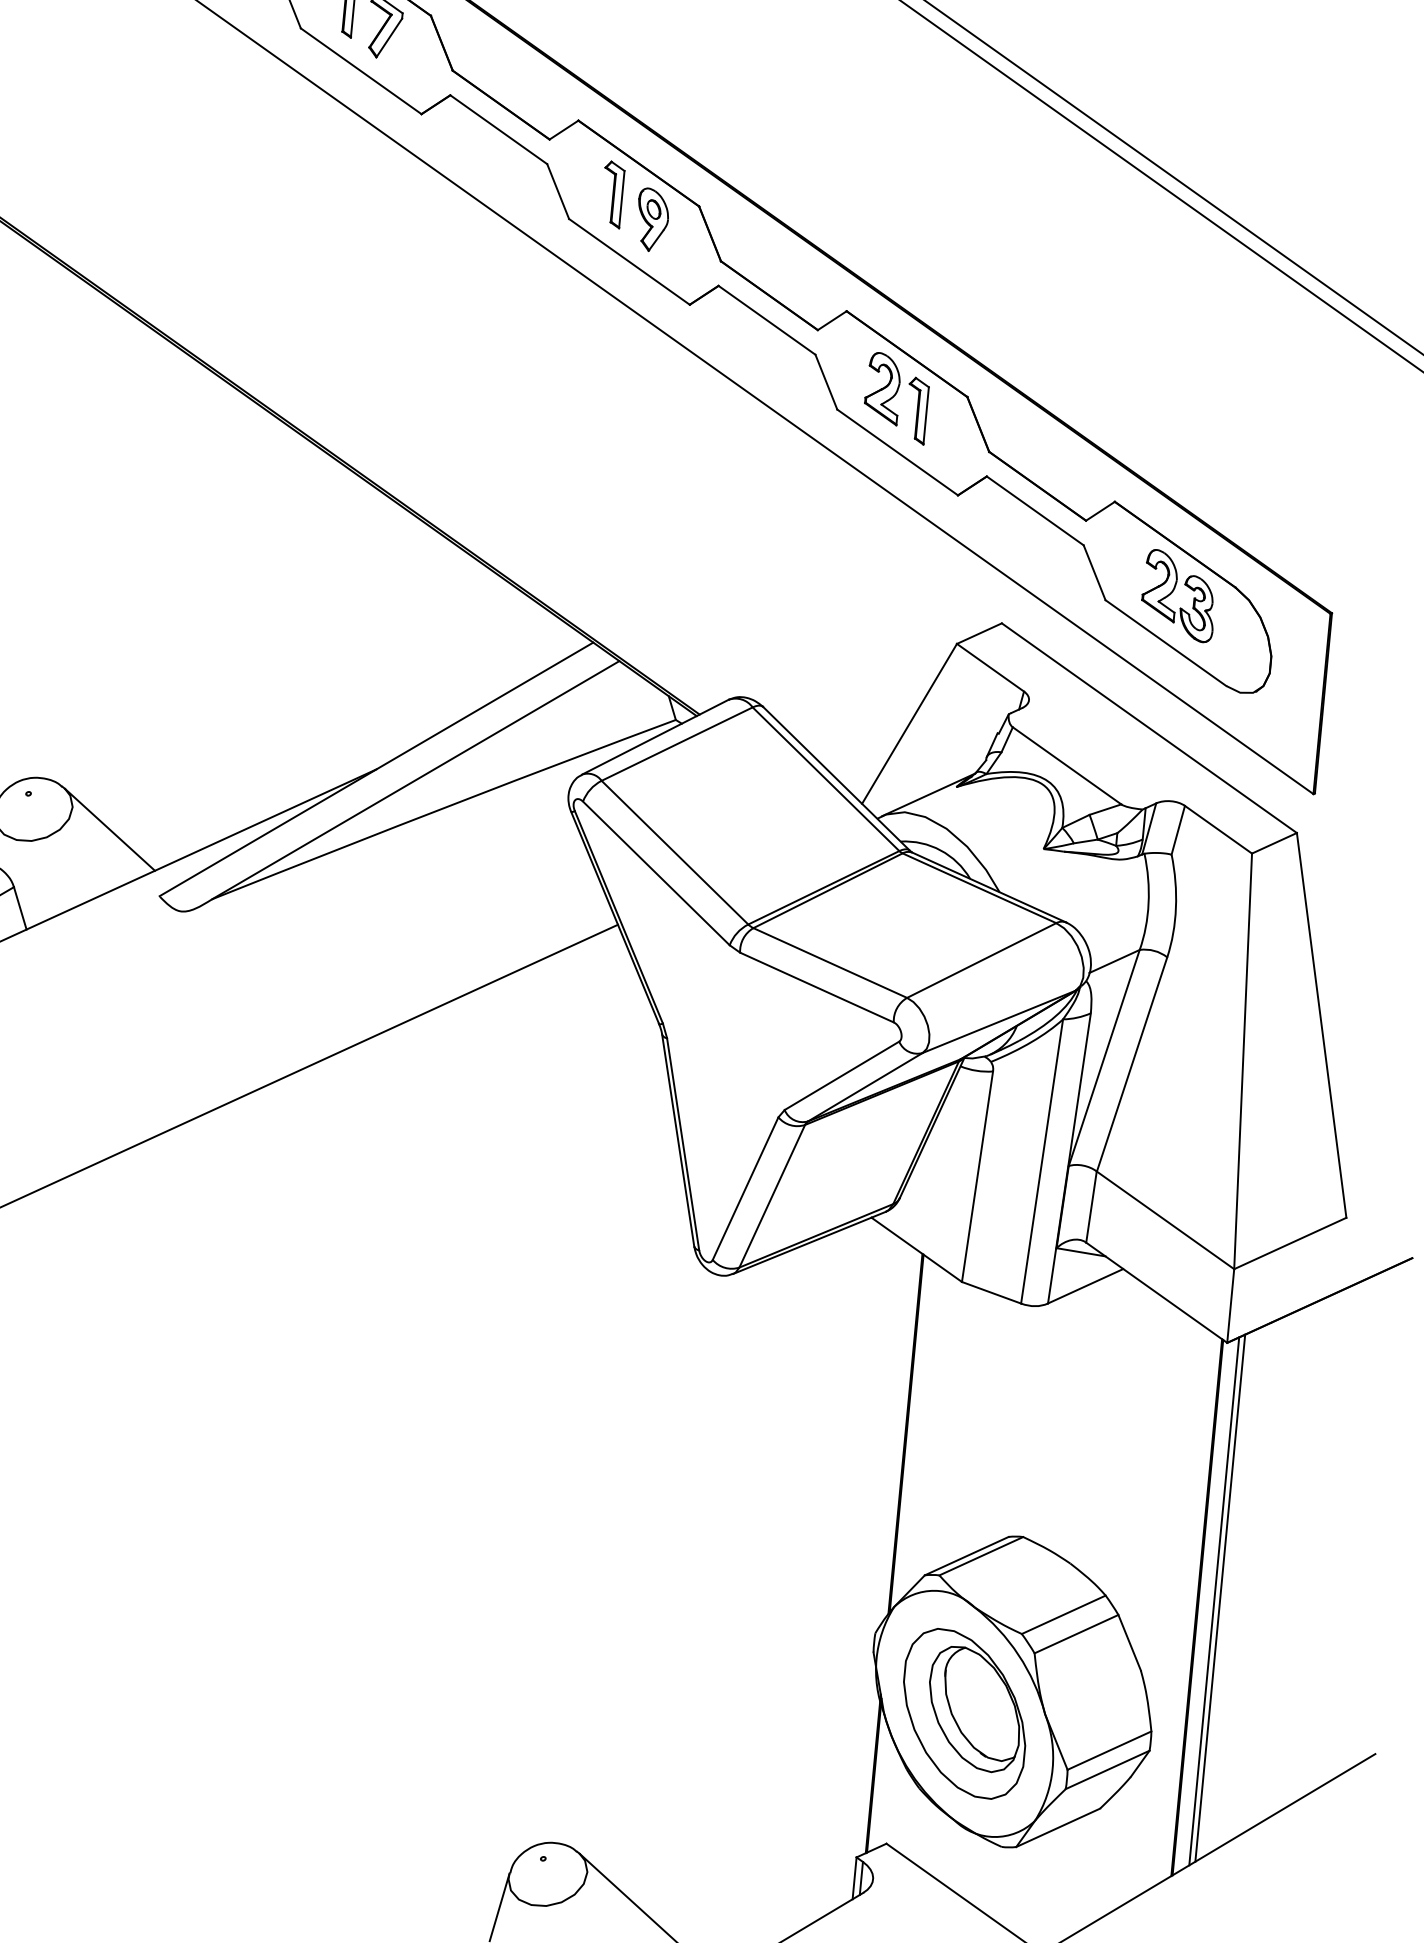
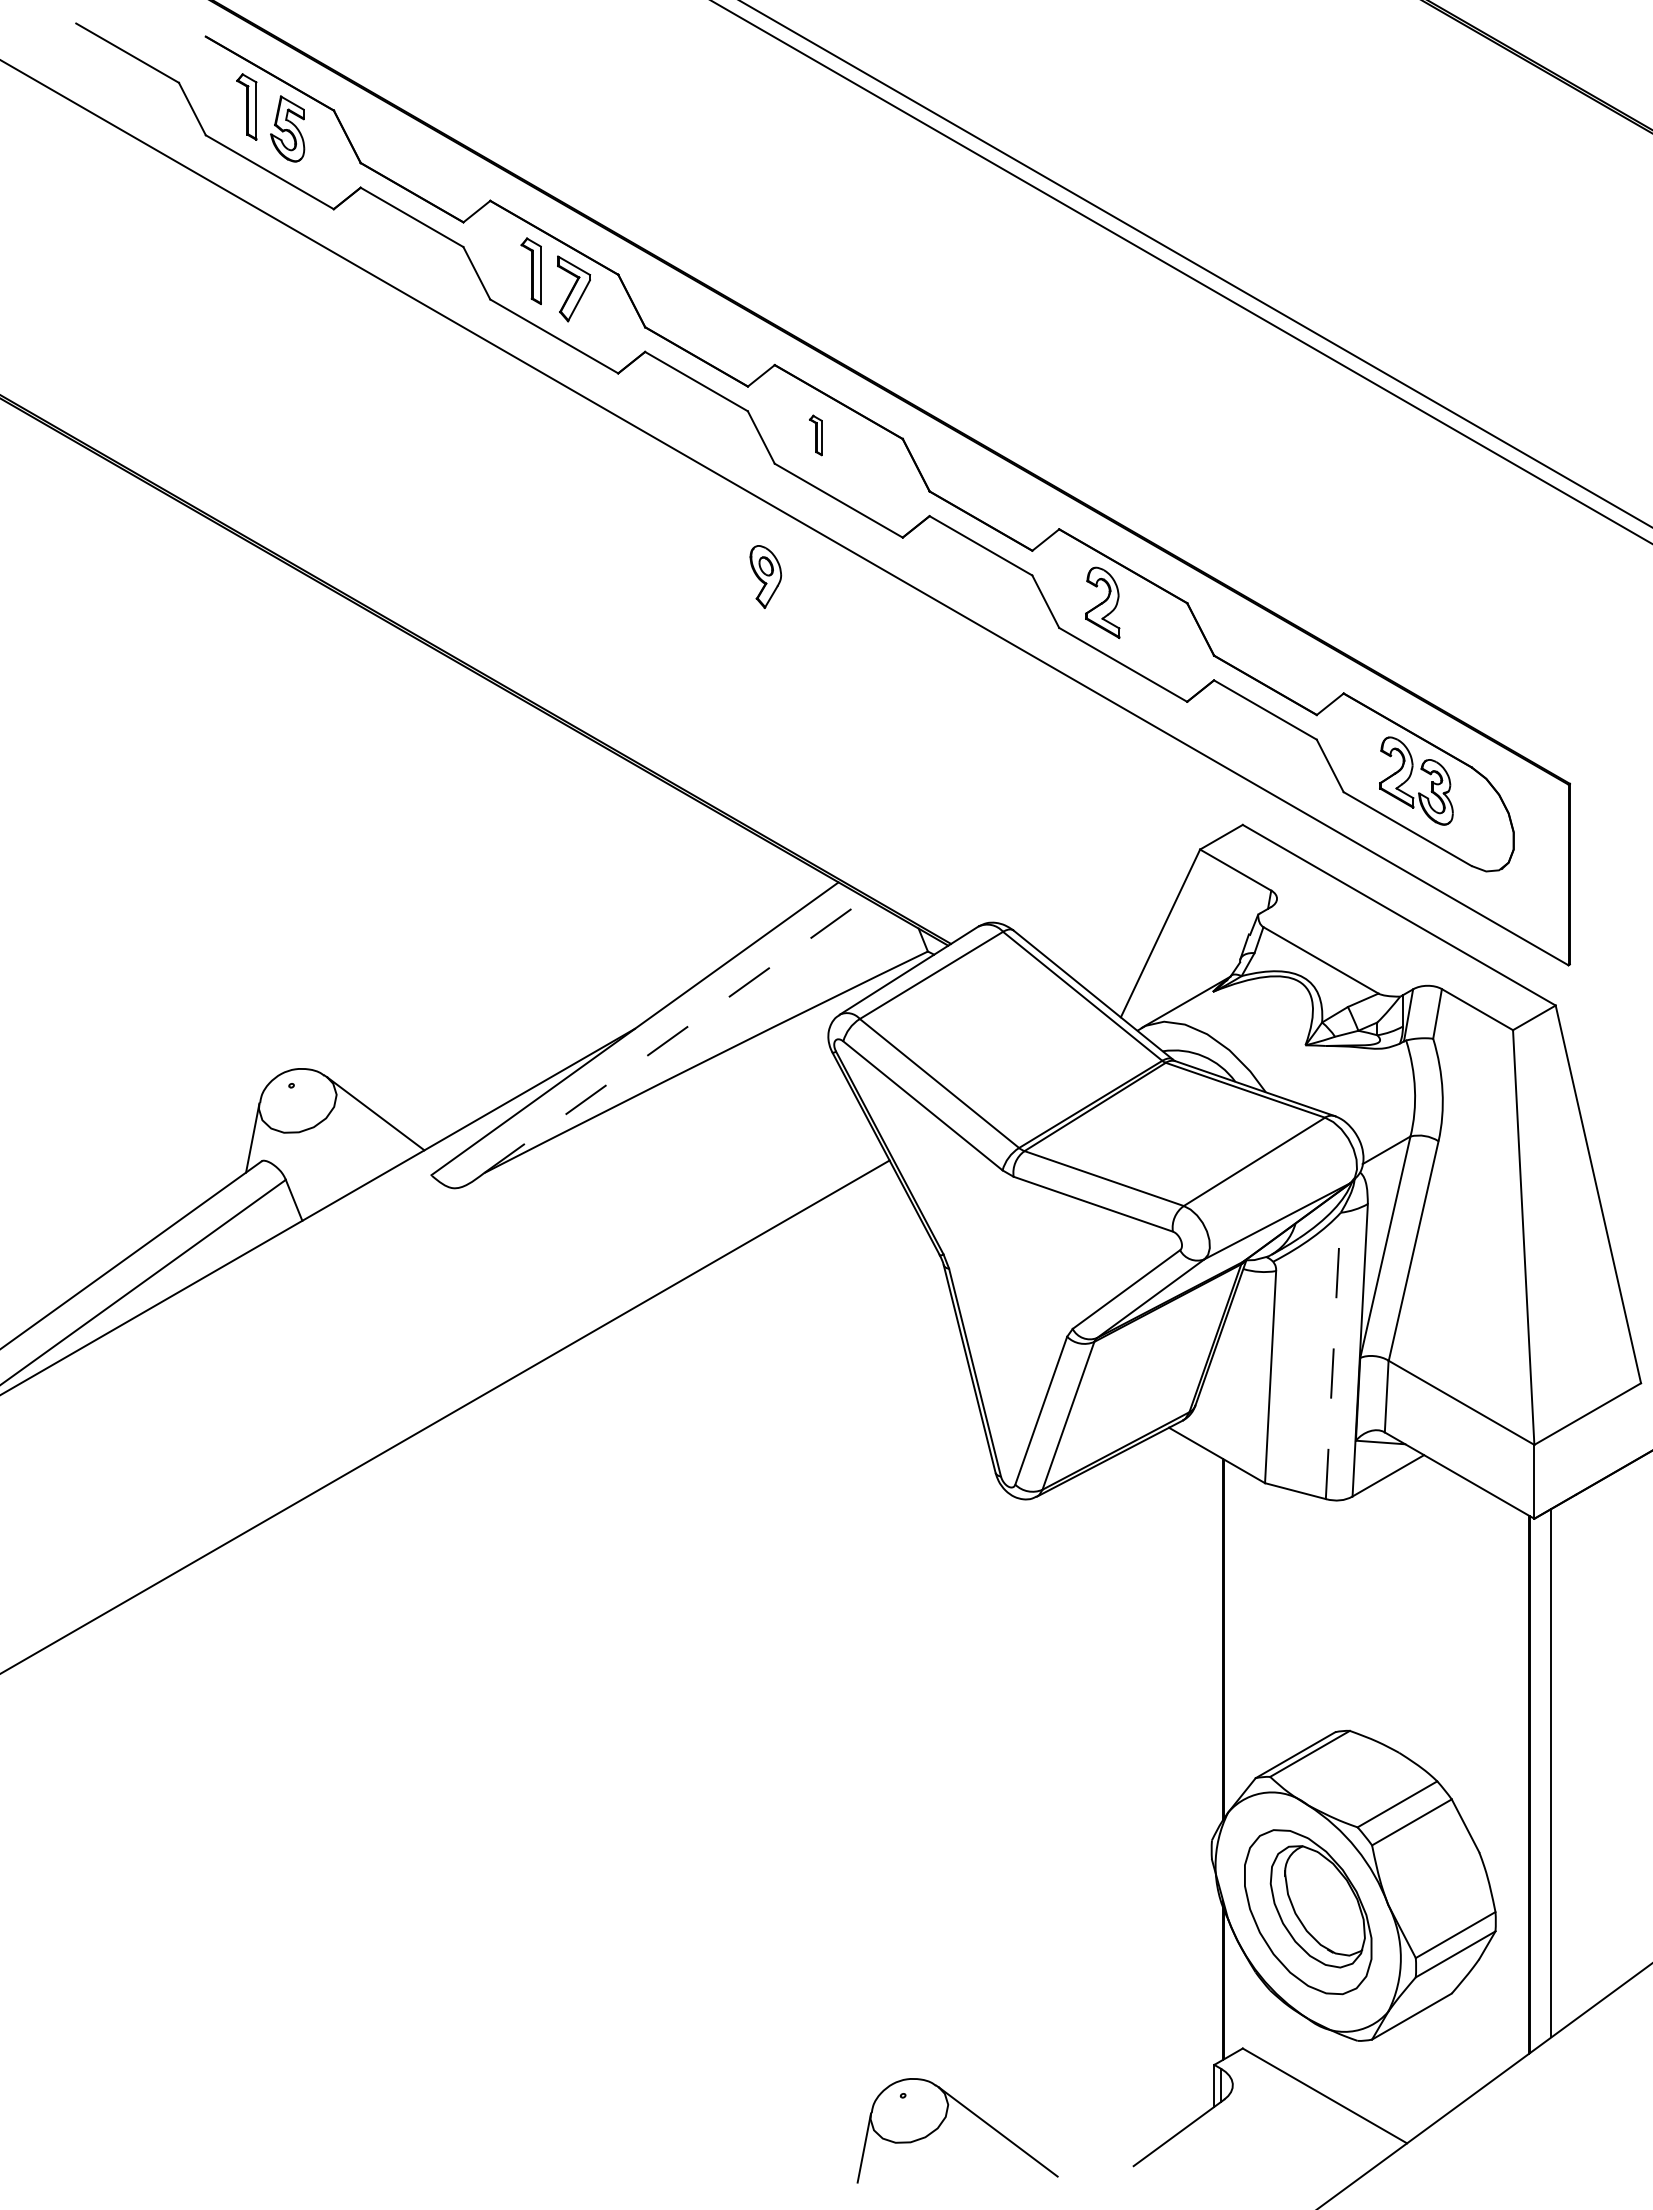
part: (612, 194) -> (815, 435), size x0.6
part: (652, 219) -> (765, 576), moved
part: (917, 410) -> (1138, 621), removed
line: (416, 779) -> (675, 1035), solid -> dashed
line: (1042, 1161) -> (1333, 1355), solid -> dashed
line: (1214, 1600) -> (1545, 1776), removed

